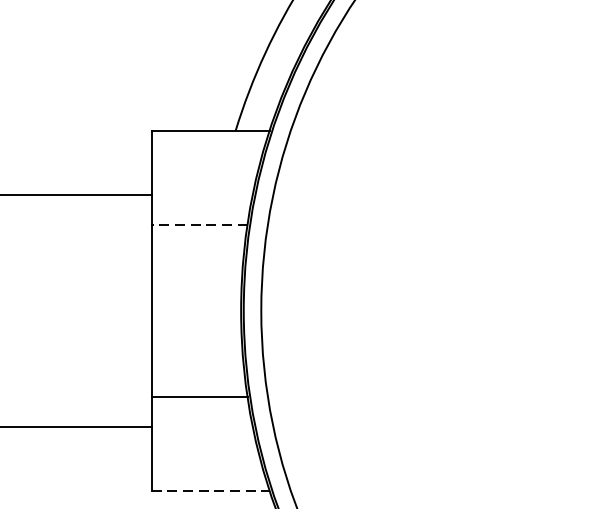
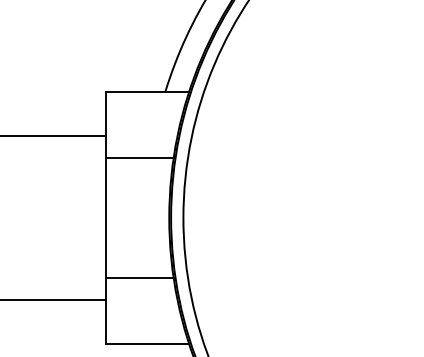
line: (200, 224) -> (140, 157), dashed -> solid
line: (211, 490) -> (148, 344), dashed -> solid

